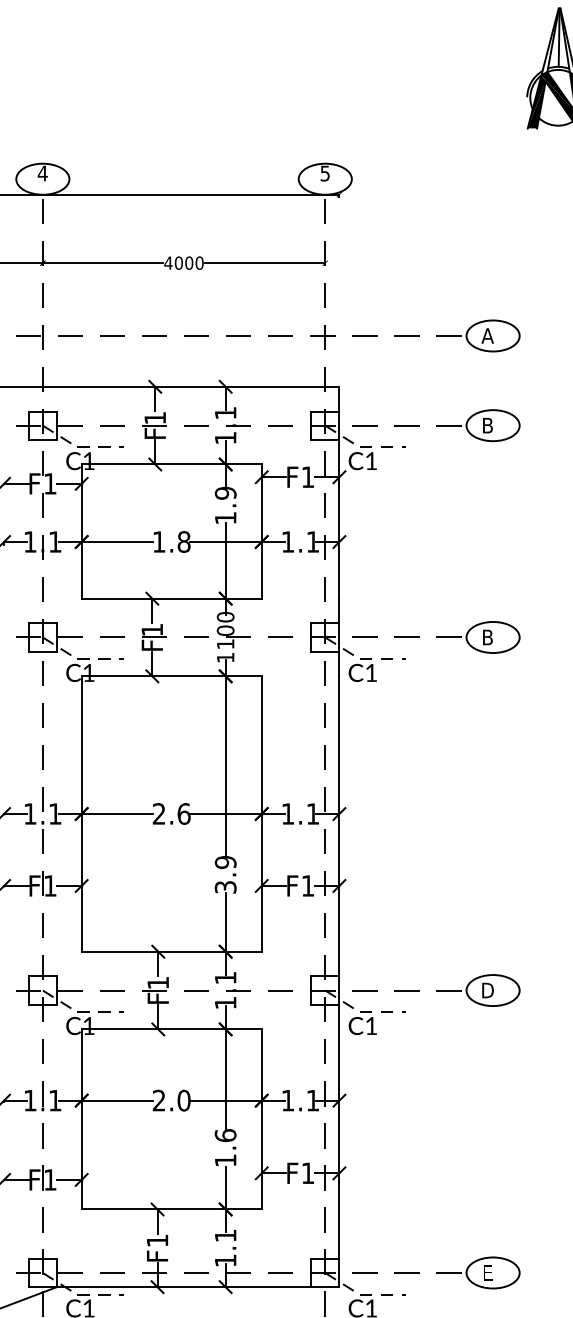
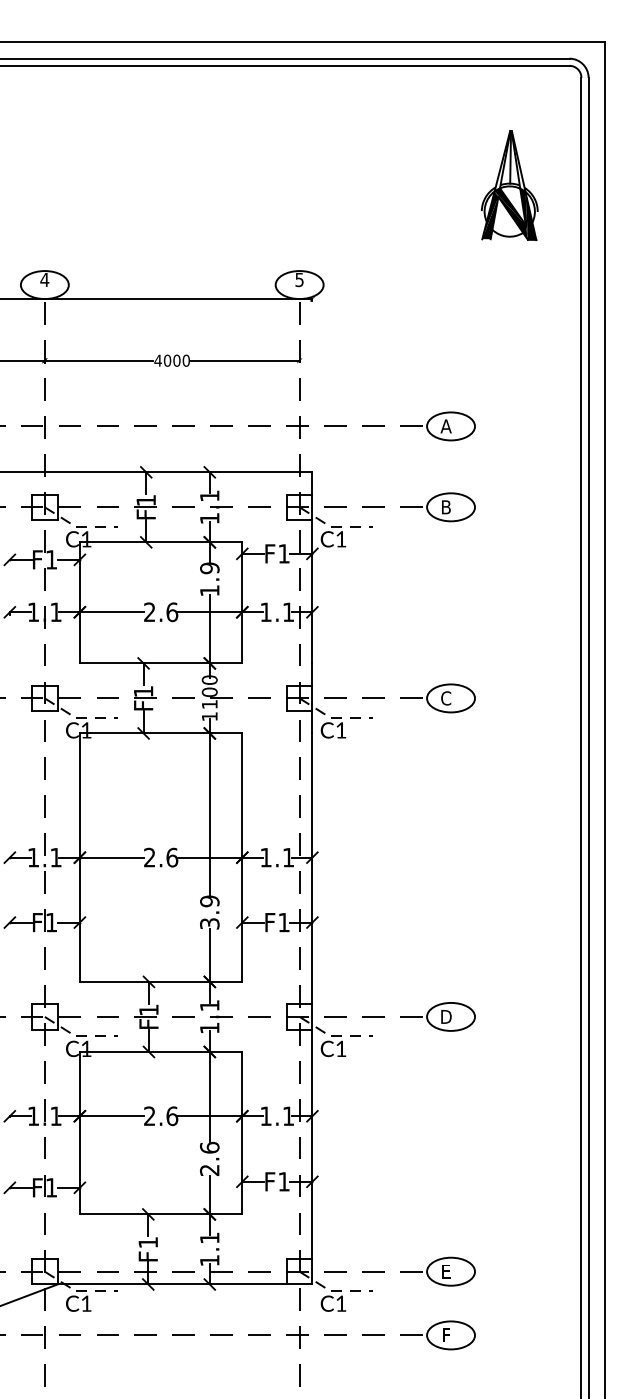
text: (172, 541) -> (161, 611), 1.8 -> 2.6
text: (488, 637) -> (446, 698), B -> C
text: (184, 1099) -> (172, 1115), 2.0 -> 2.6
text: (225, 1160) -> (209, 1170), 1.6 -> 2.6

